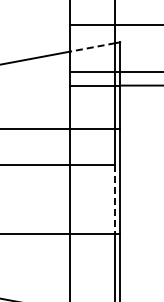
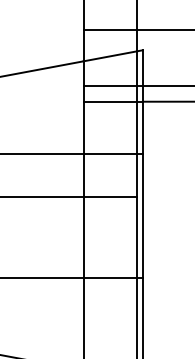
line: (92, 47) -> (109, 56), dashed -> solid
line: (115, 200) -> (137, 238), dashed -> solid

